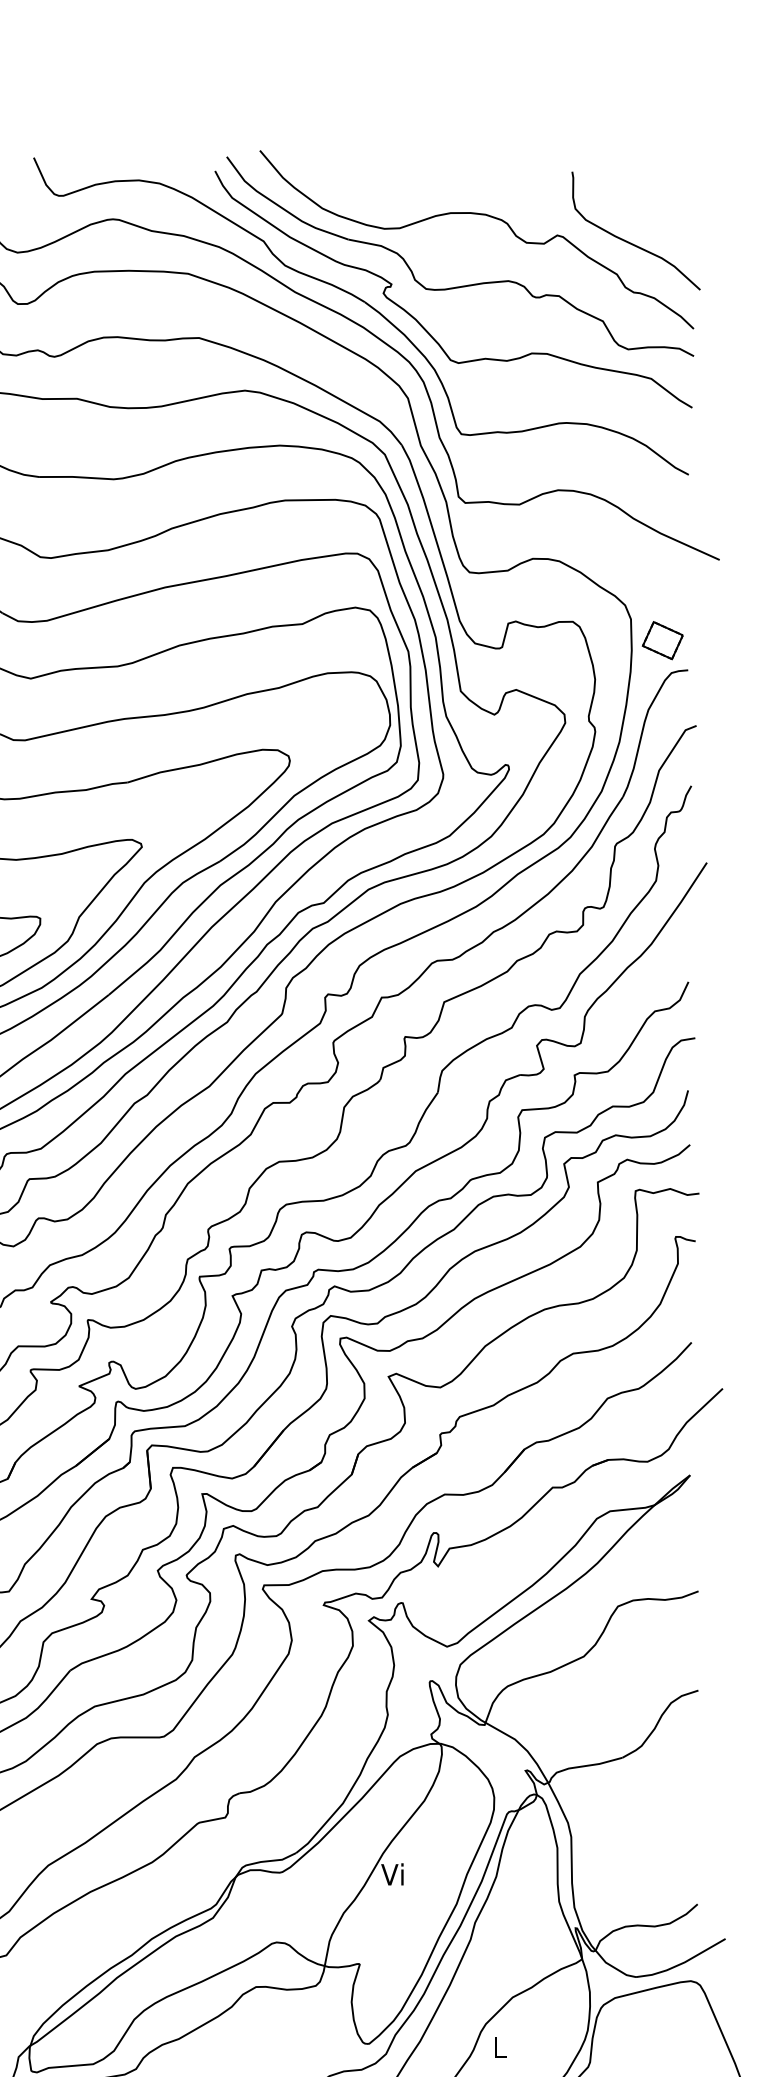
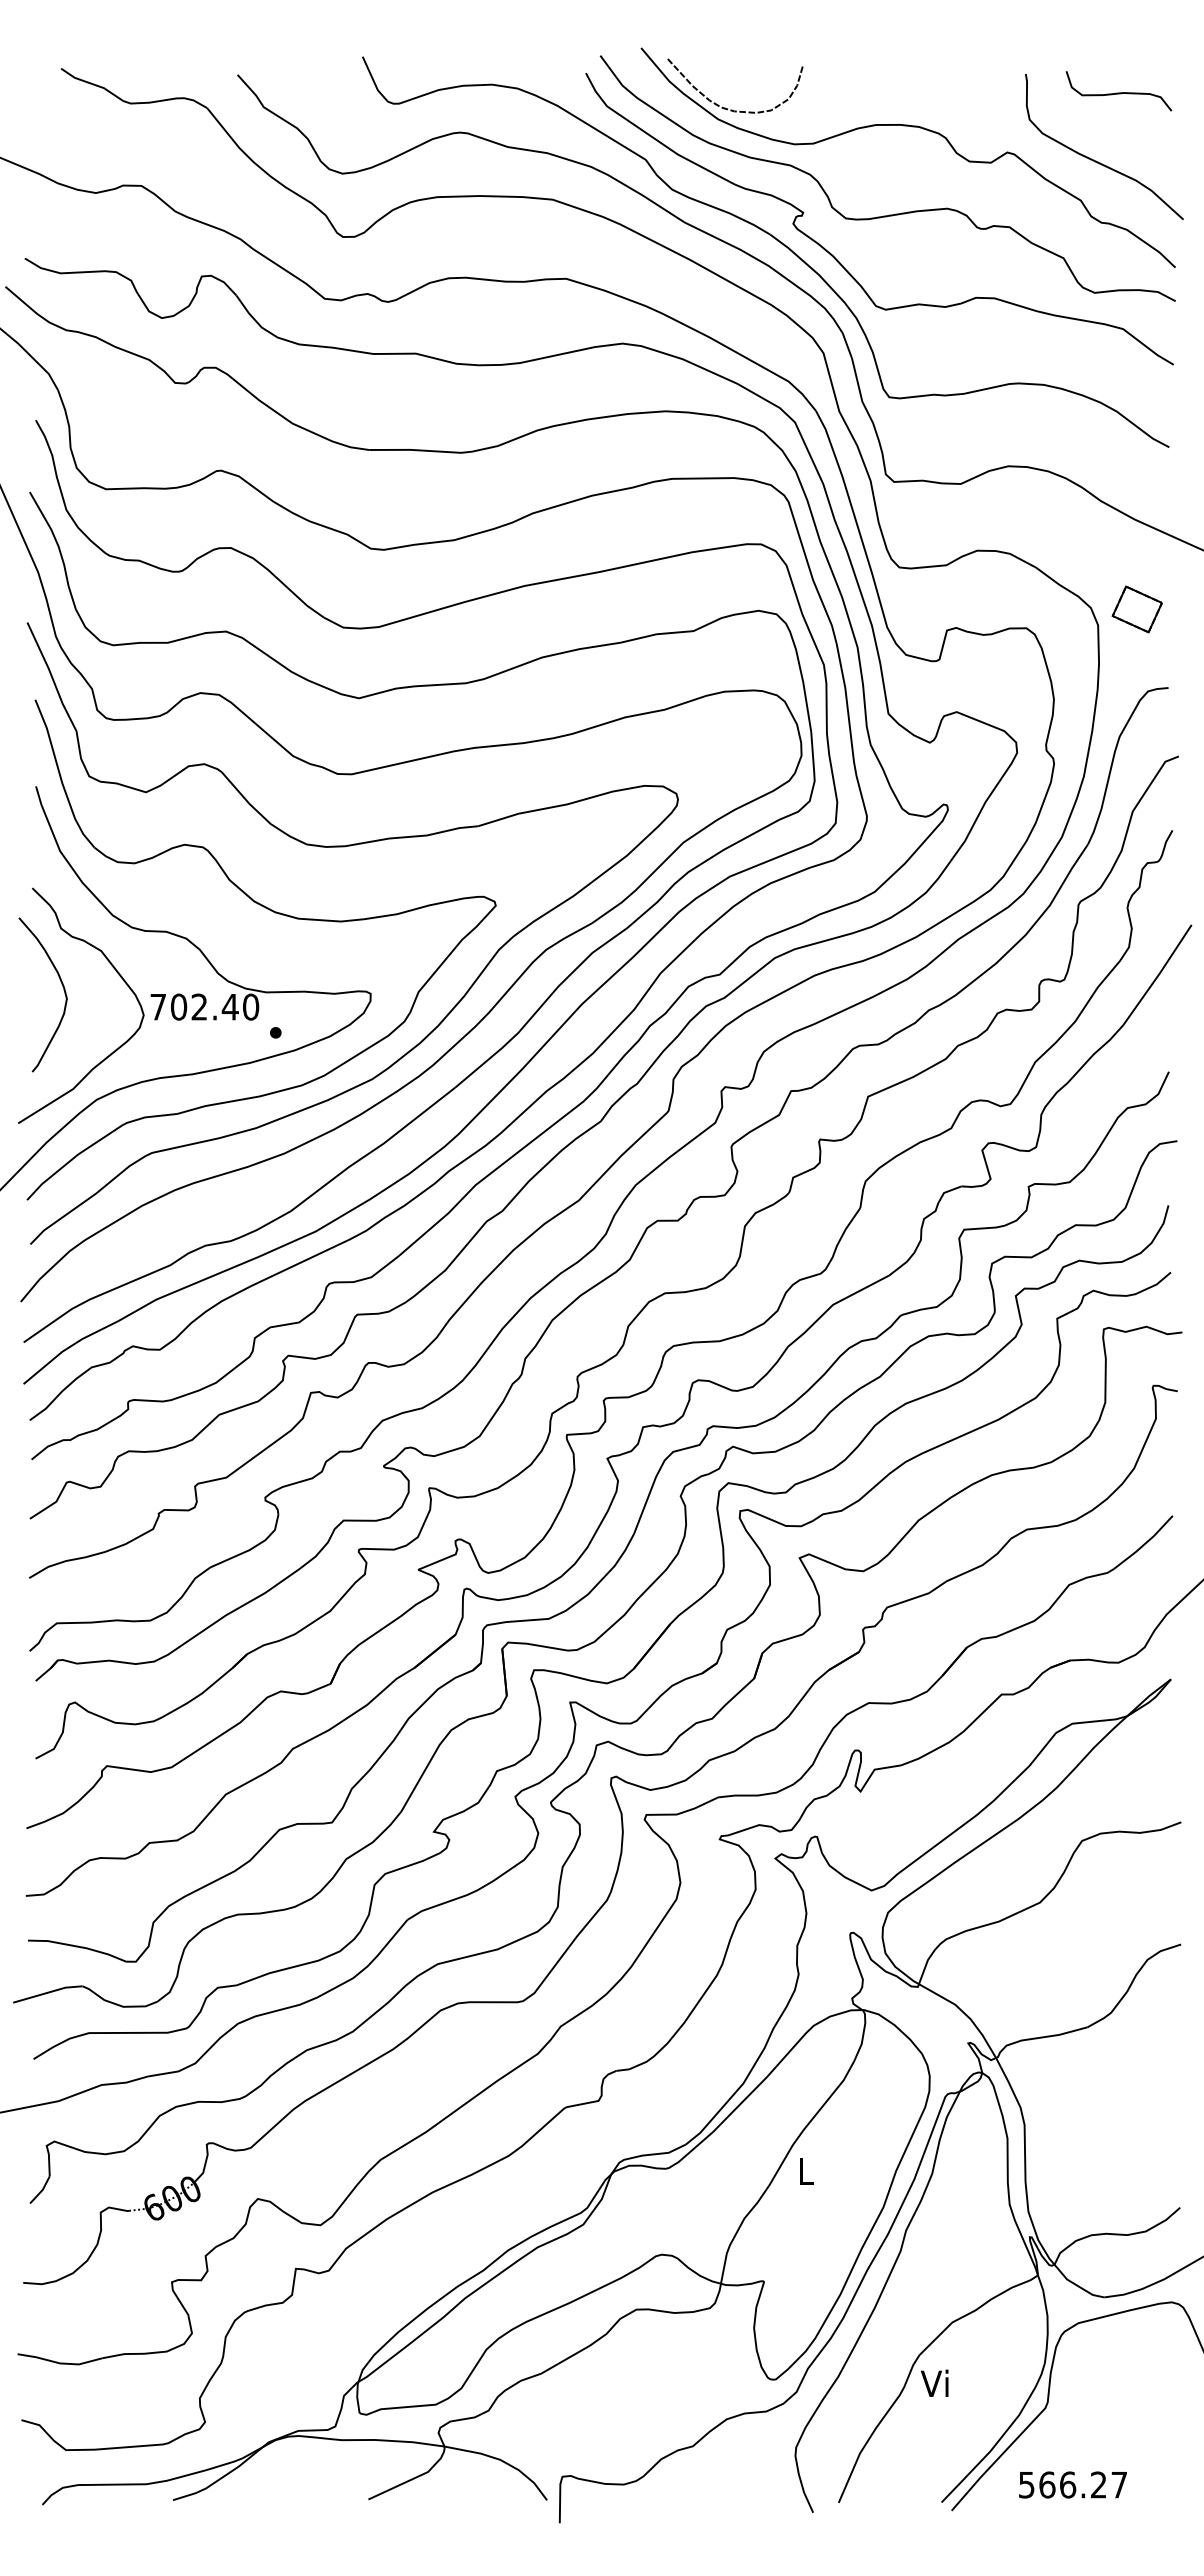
curve: (647, 186) -> (1118, 92), added
curve: (328, 198) -> (725, 107), added
part: (662, 640) -> (1136, 609), moved
text: (392, 1874) -> (804, 2170), Vi -> L
text: (498, 2046) -> (934, 2382), L -> Vi

